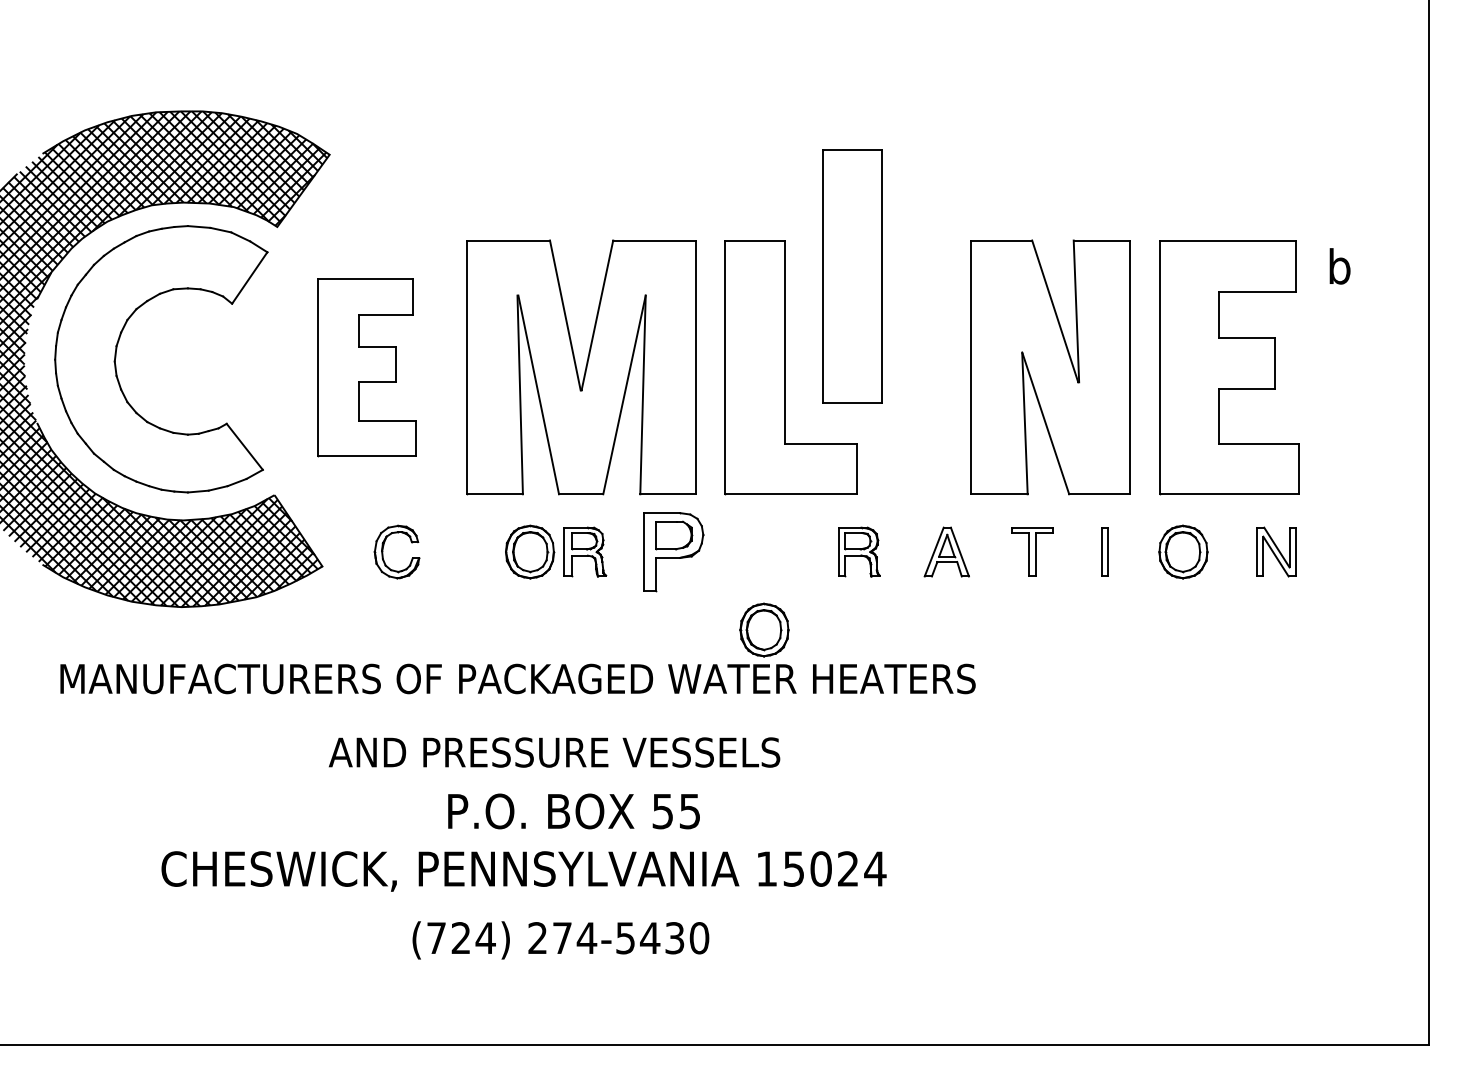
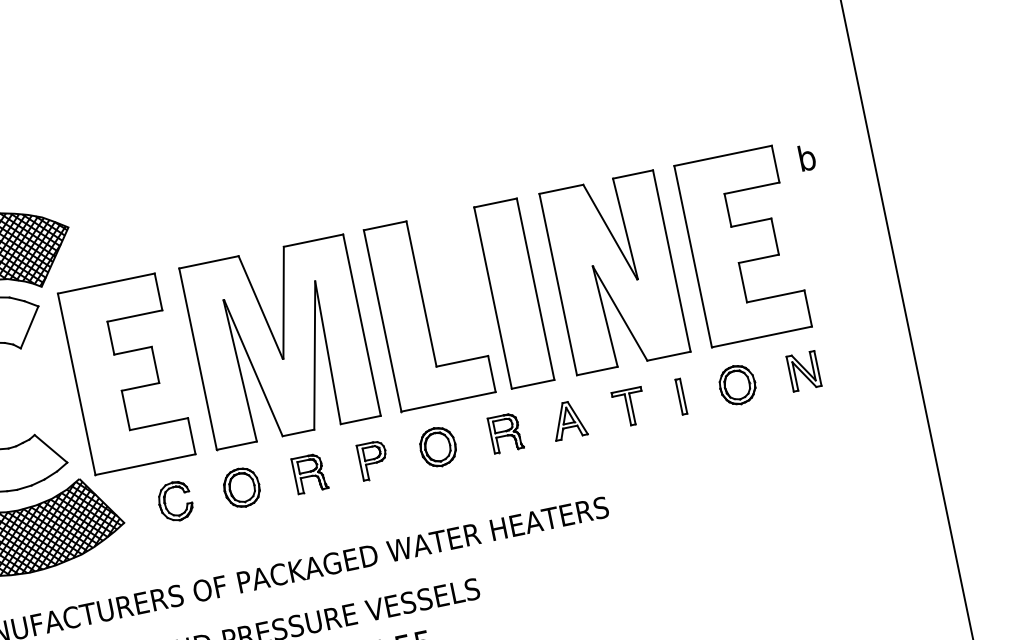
part: (852, 276) -> (514, 293), moved
part: (366, 367) -> (126, 374), size x1.43
part: (530, 551) -> (242, 487), moved
part: (674, 551) -> (373, 460), size x0.62
part: (764, 629) -> (438, 446), moved

